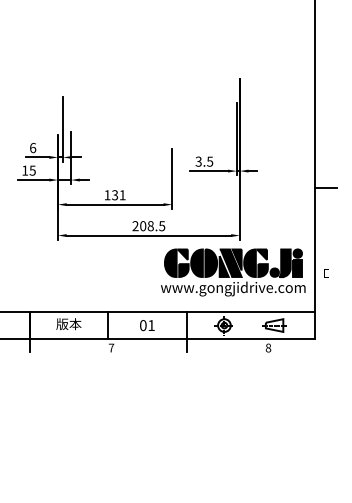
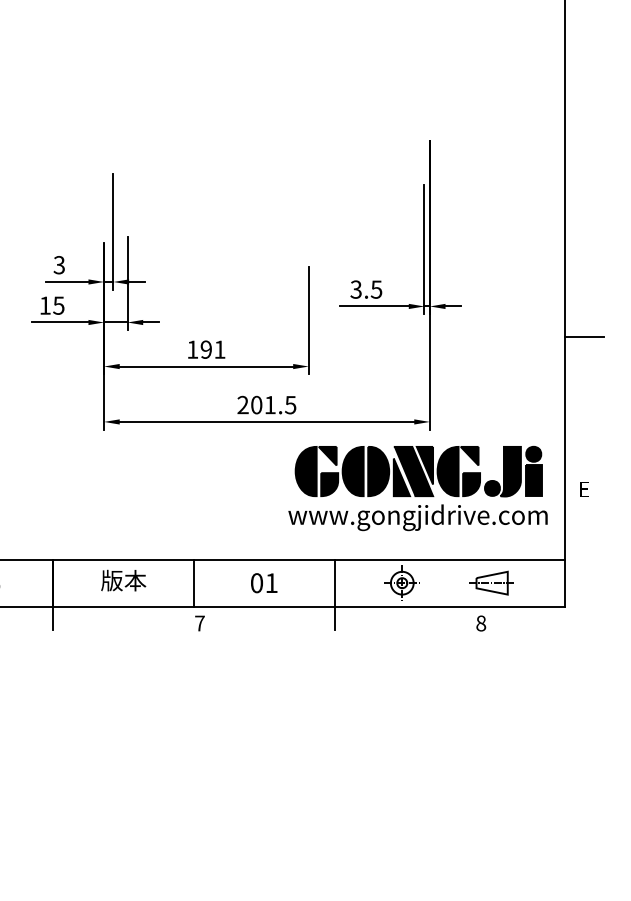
text: (33, 148) -> (60, 265), 6 -> 3
text: (115, 195) -> (207, 350), 131 -> 191
text: (150, 226) -> (269, 405), 208.5 -> 201.5

